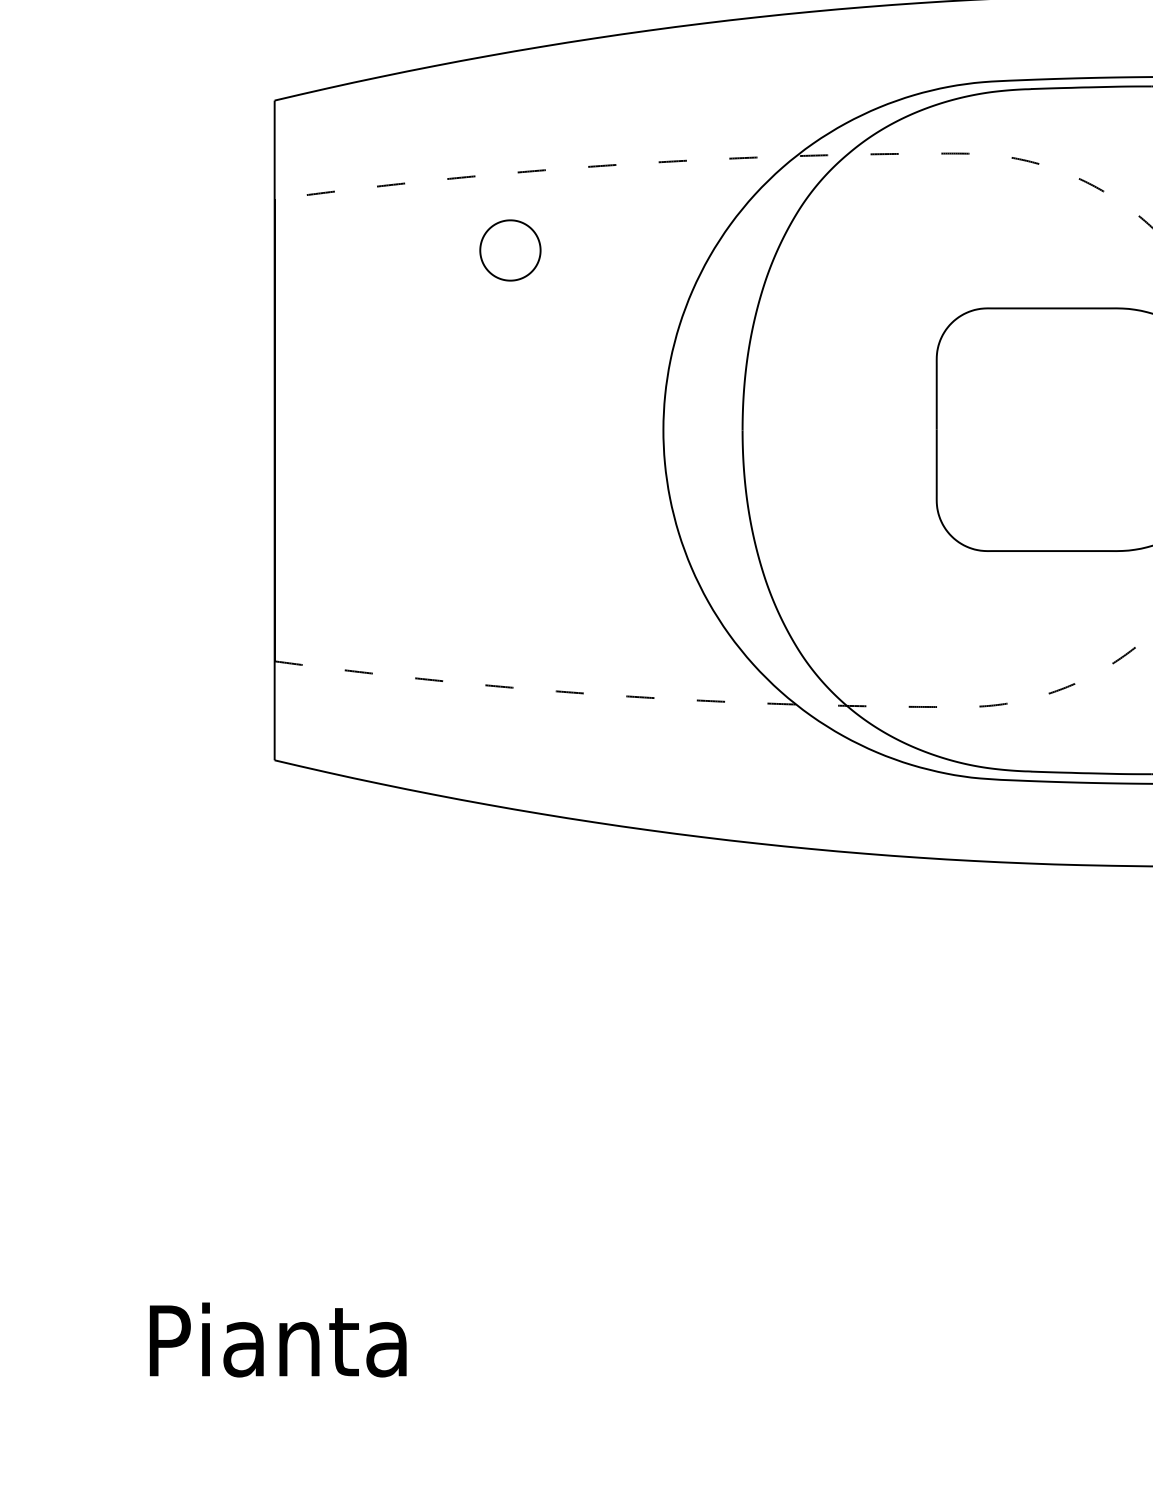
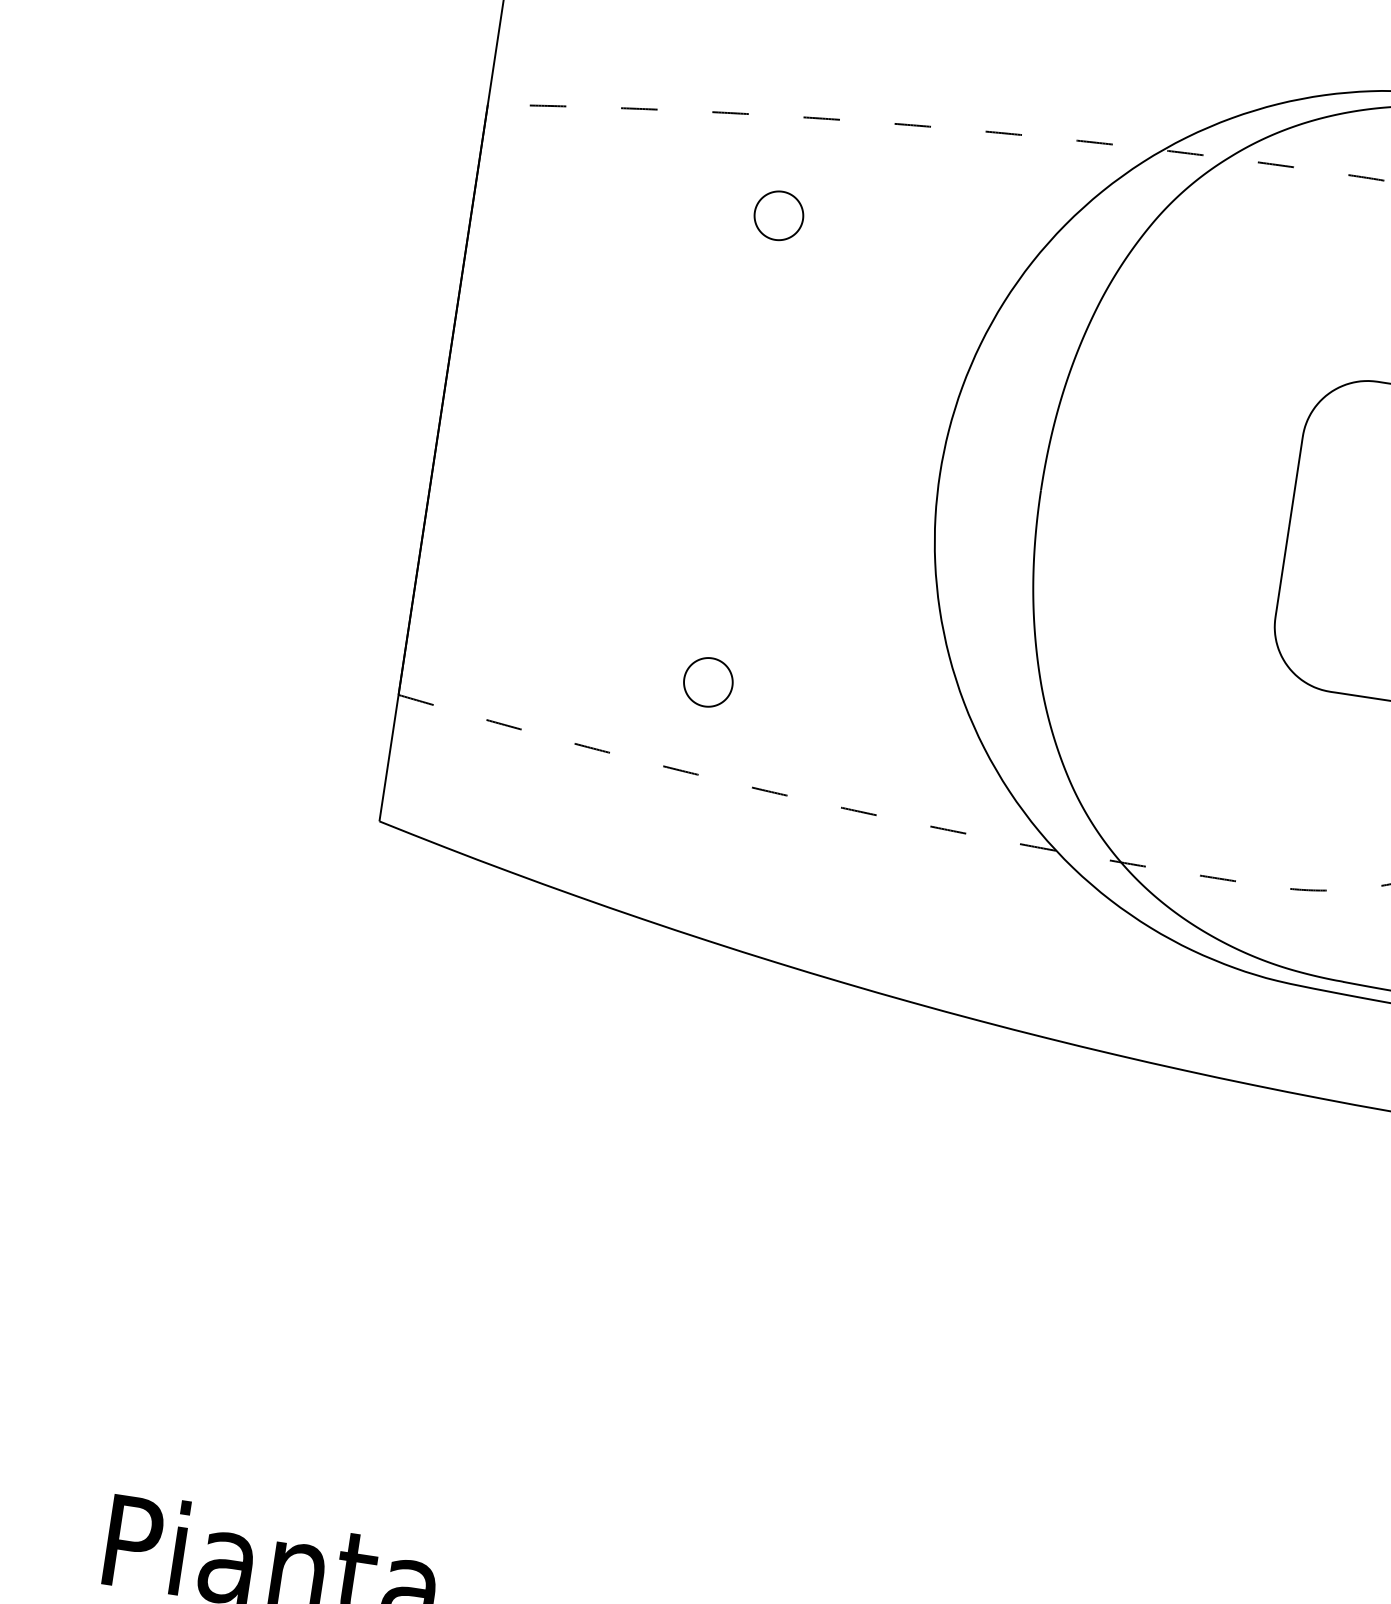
part: (509, 250) -> (777, 215), size x0.62
part: (509, 615) -> (707, 681), added

